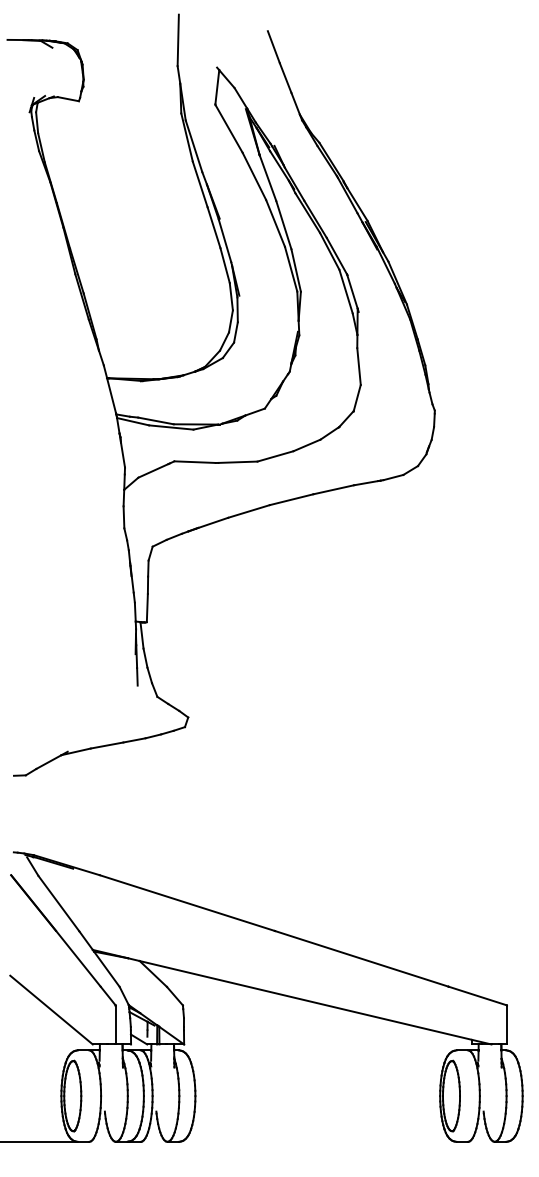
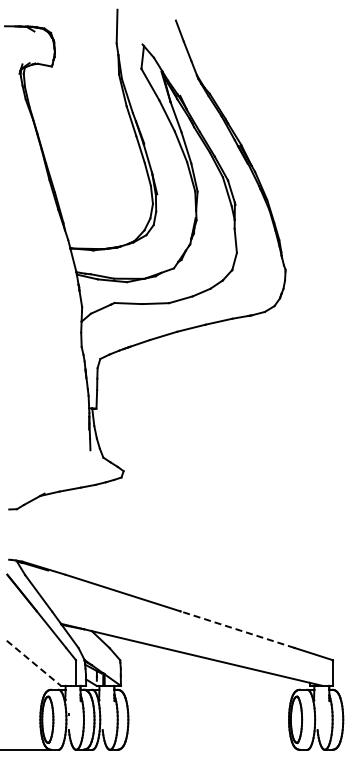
line: (361, 958) -> (237, 629), solid -> dashed
line: (52, 1010) -> (34, 663), solid -> dashed

